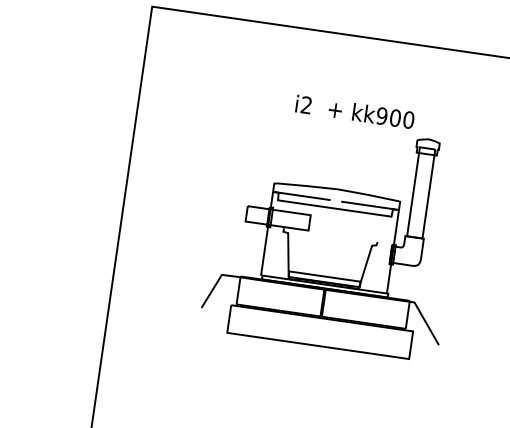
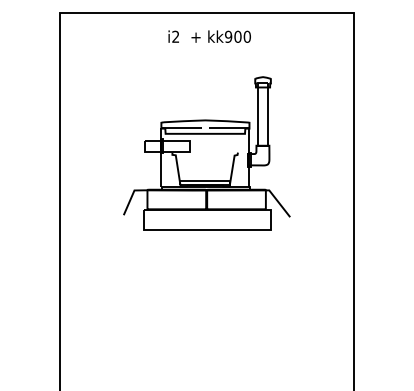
text: (354, 111) -> (209, 36), moved

